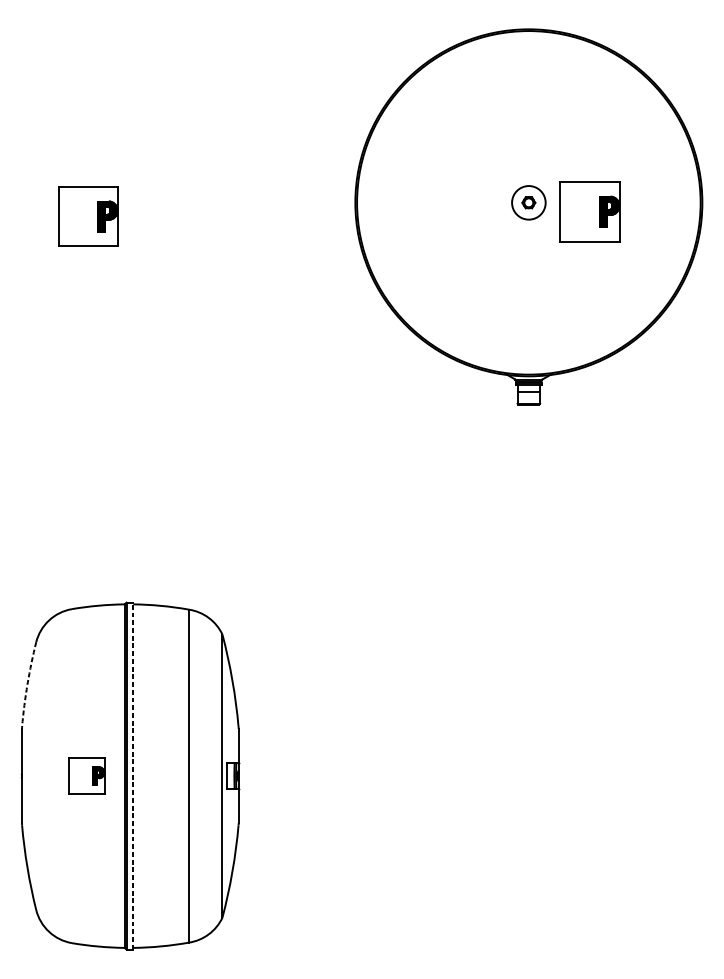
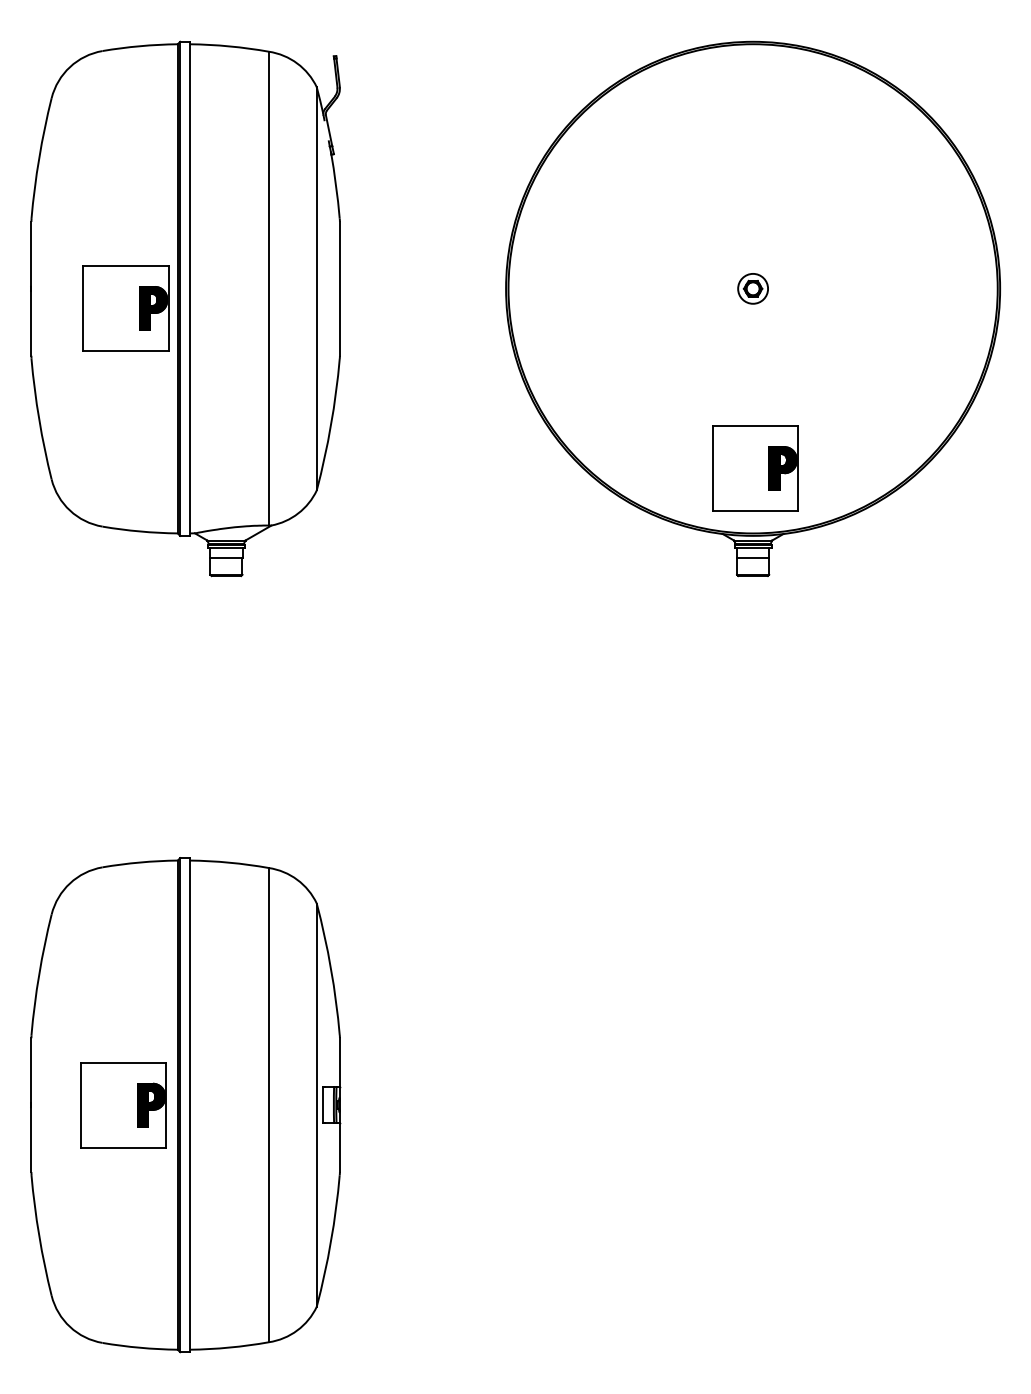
circle: (529, 202) -> (753, 288), size x0.62
part: (590, 211) -> (755, 468), moved
part: (130, 216) -> (185, 308), added
arc: (27, 684) -> (39, 974), dashed -> solid
line: (133, 775) -> (189, 1104), dashed -> solid
part: (86, 776) -> (123, 1105), size x1.67

